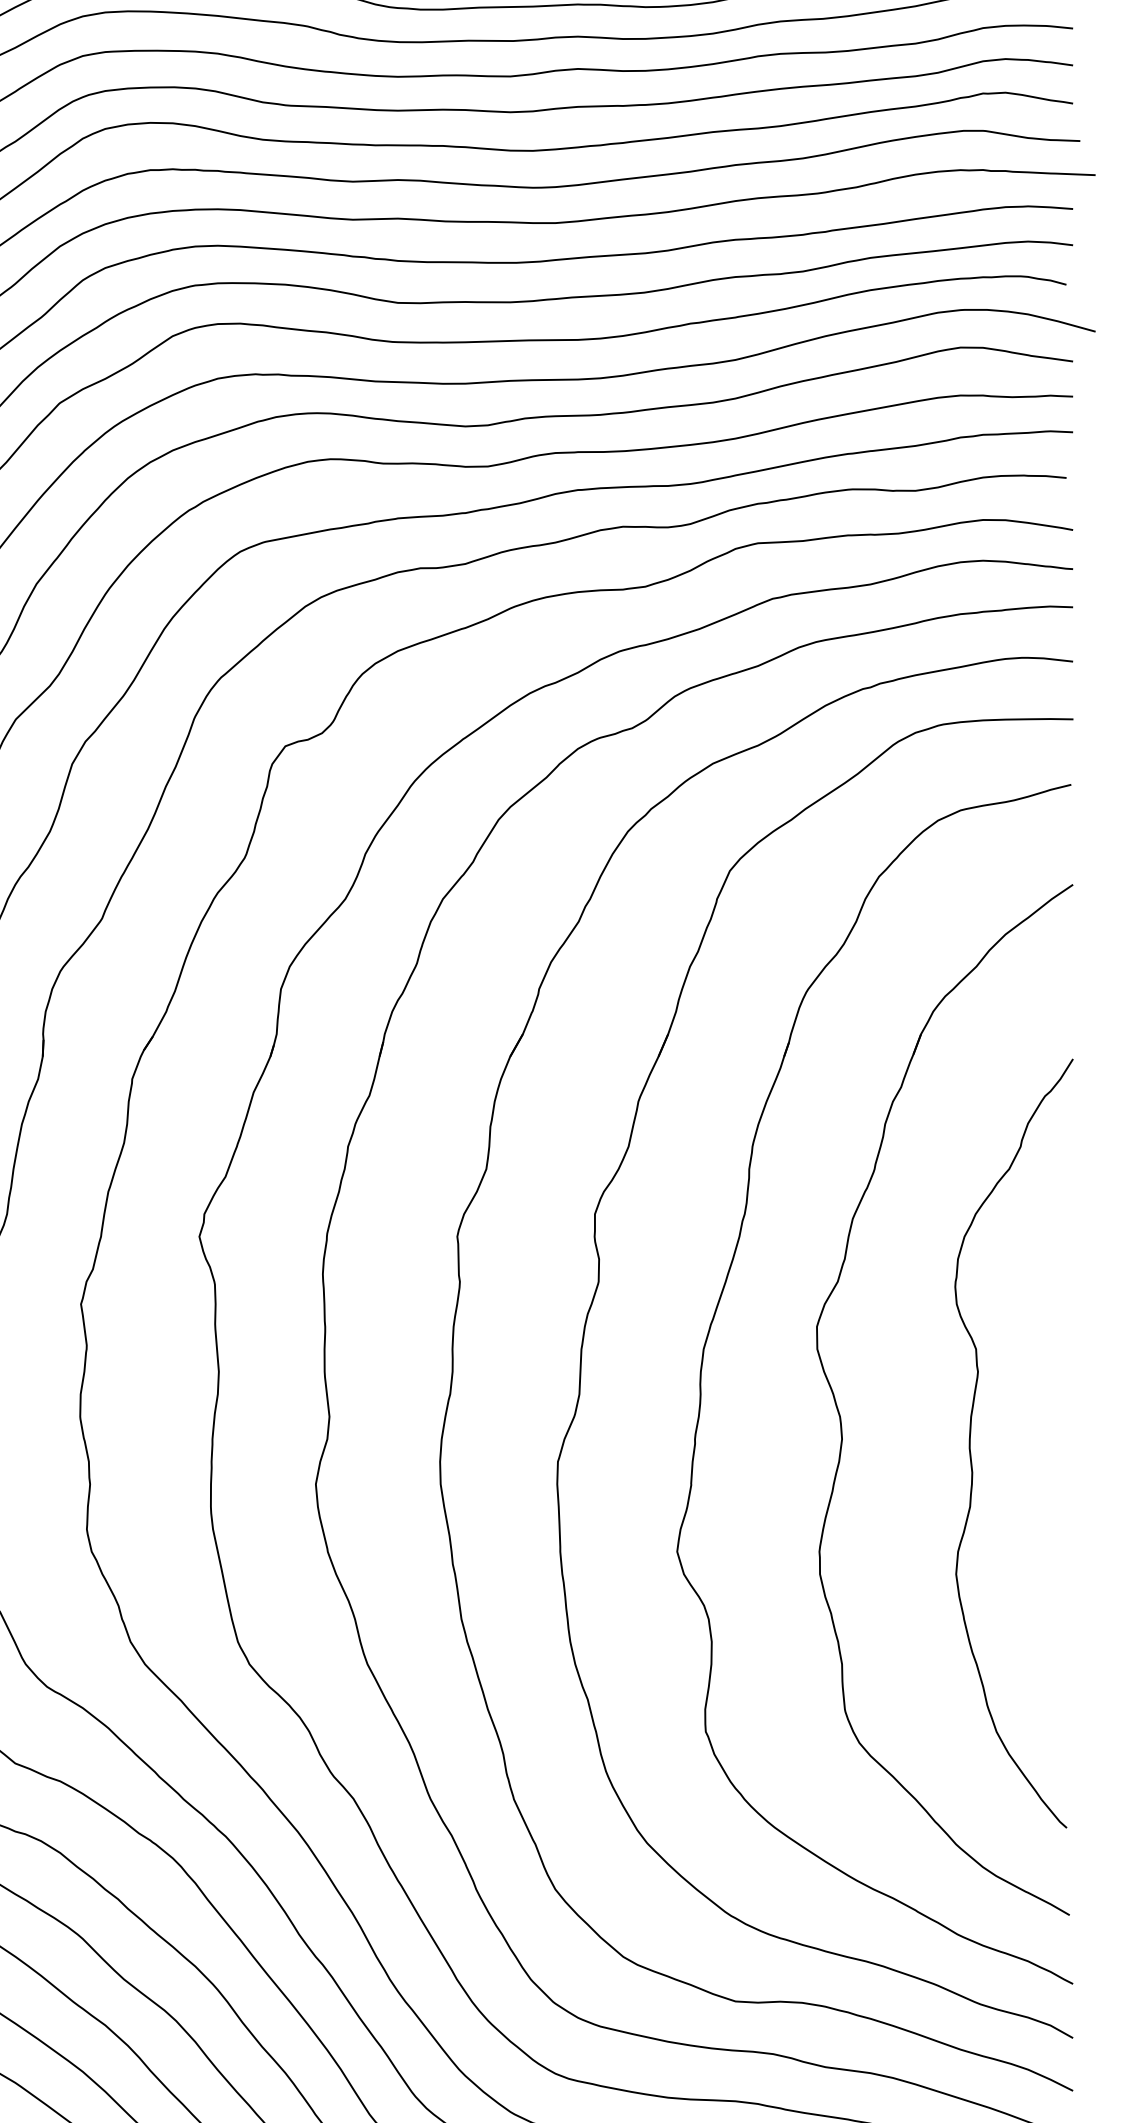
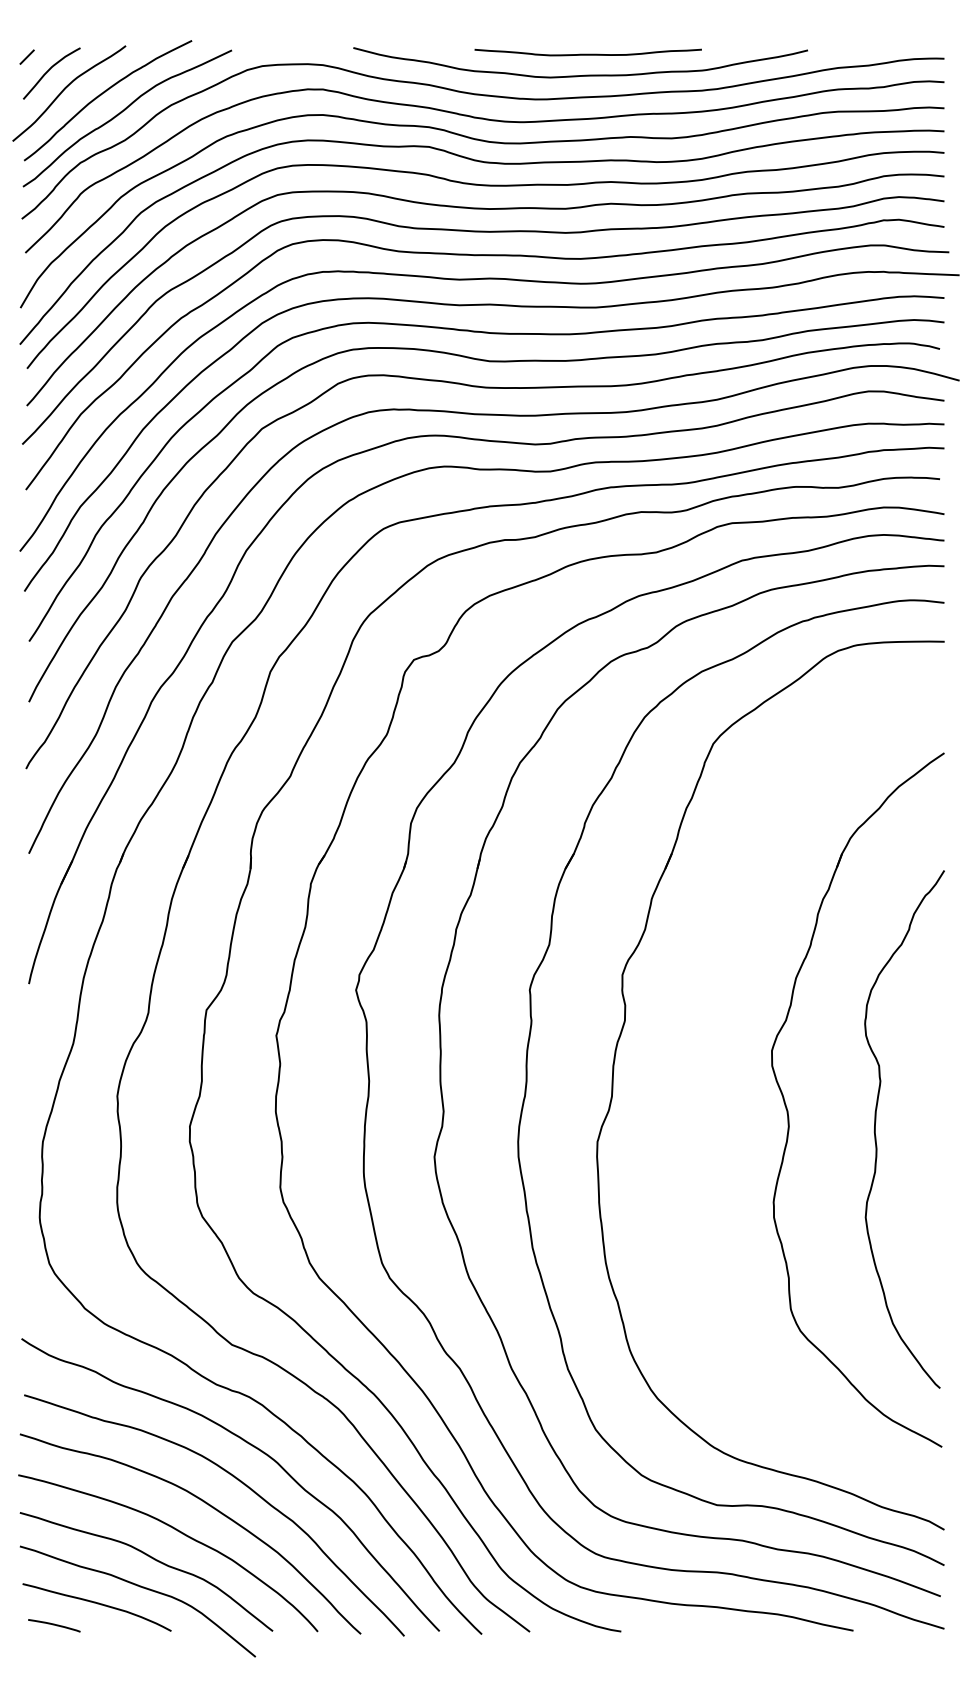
part: (709, 1336) -> (699, 1057), removed

